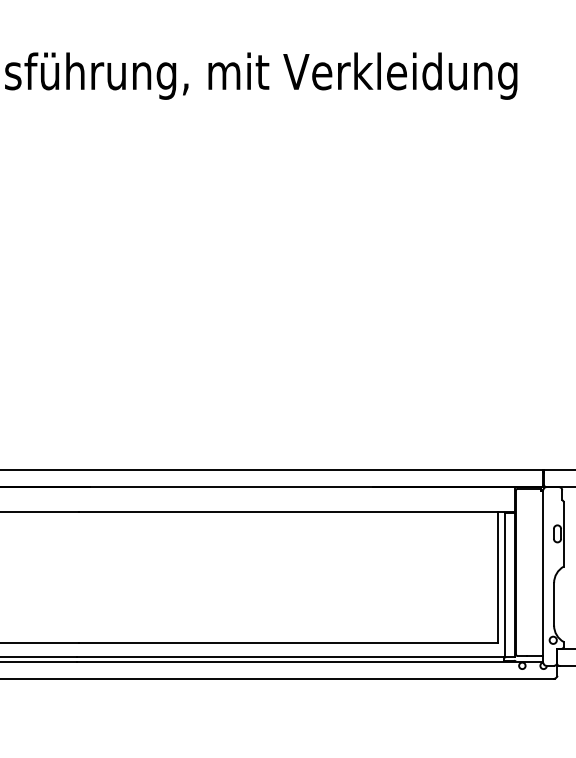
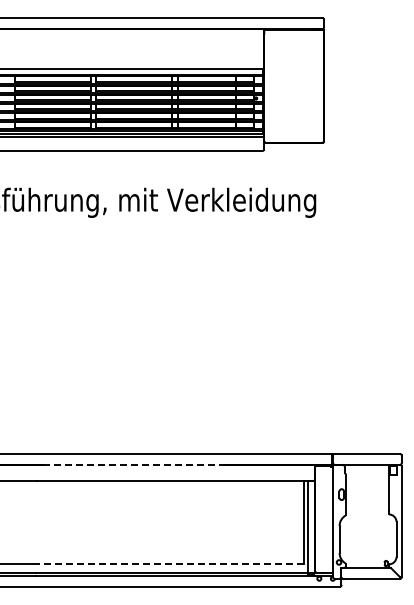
line: (230, 486) -> (133, 464), solid -> dashed
line: (287, 643) -> (169, 564), solid -> dashed

